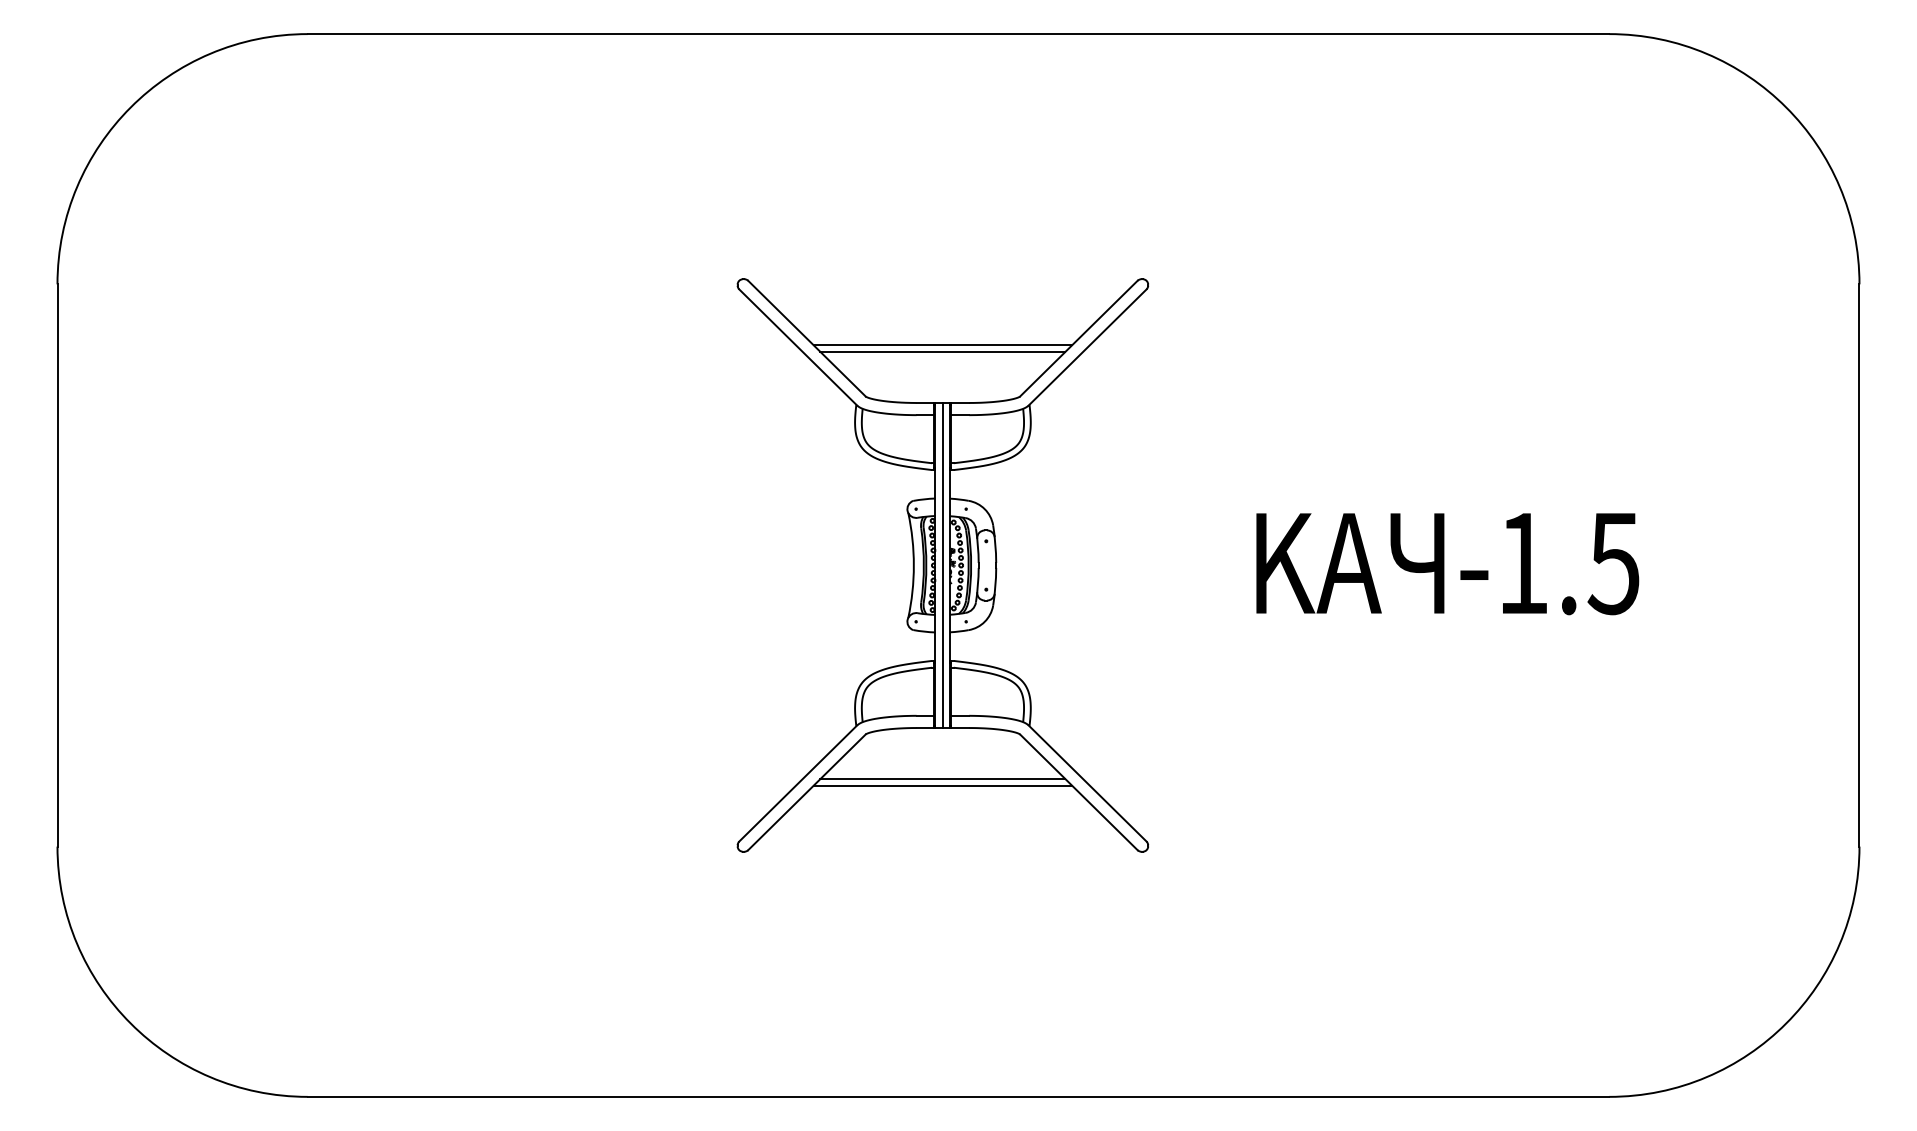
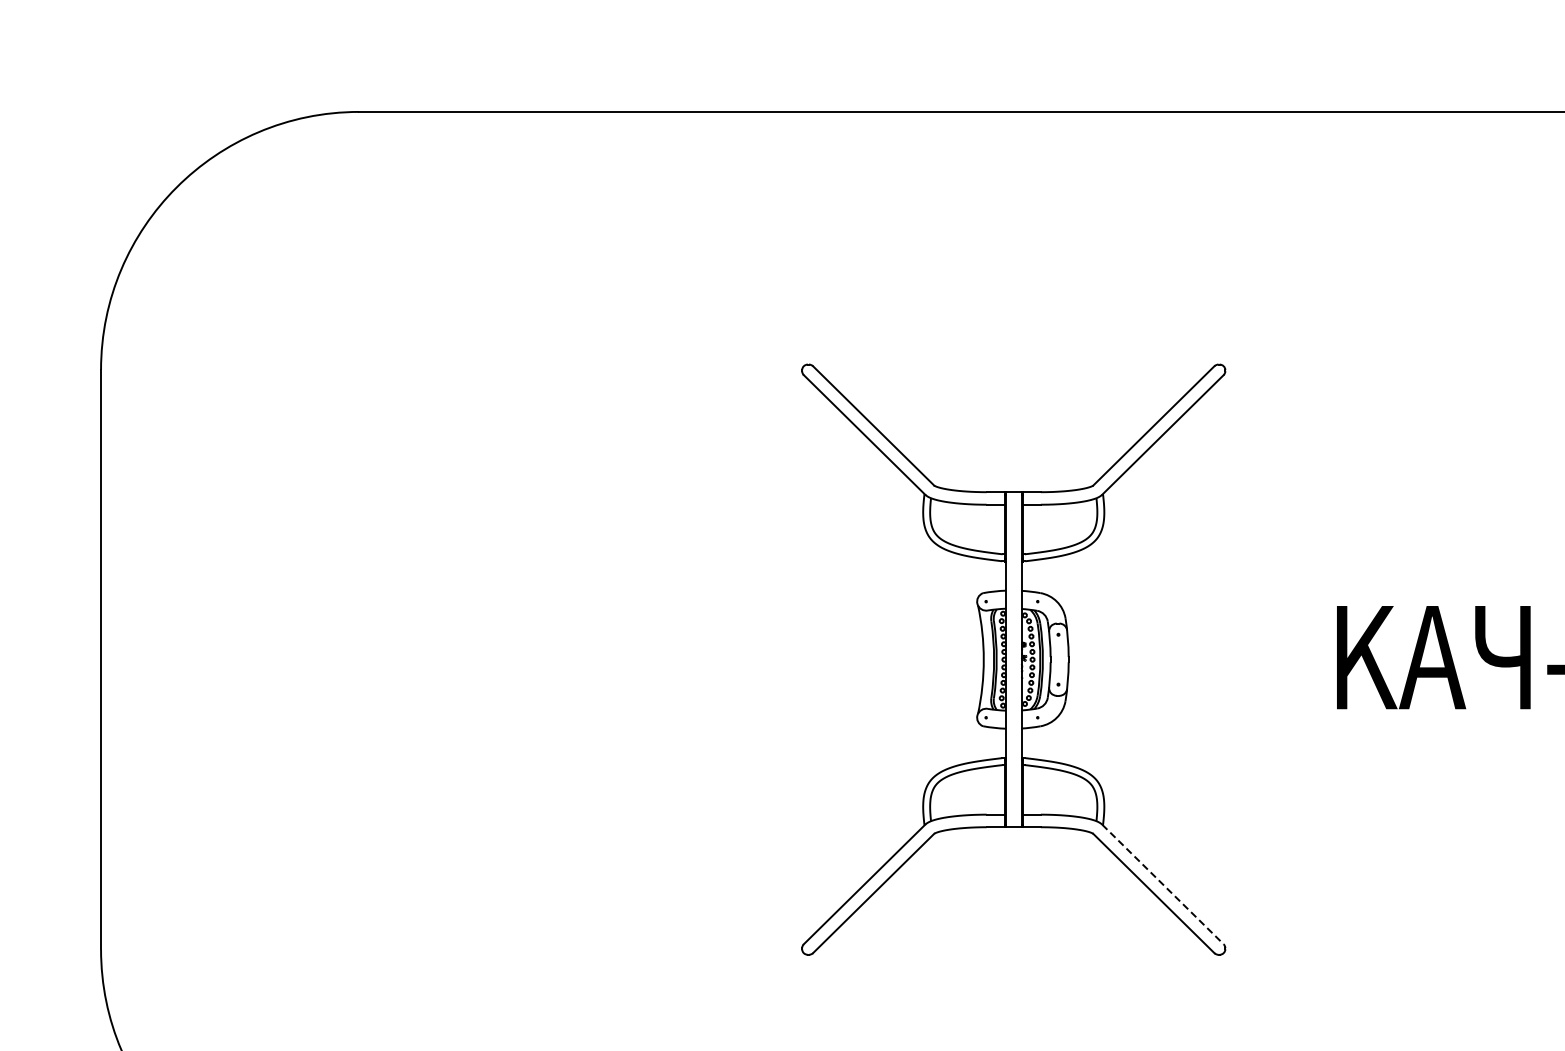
line: (942, 345) -> (1013, 432), removed
line: (942, 351) -> (1013, 439), removed
line: (942, 565) -> (1013, 659), removed
line: (942, 779) -> (1013, 880), removed
line: (1087, 783) -> (1162, 884), solid -> dashed
line: (942, 785) -> (1013, 886), removed

